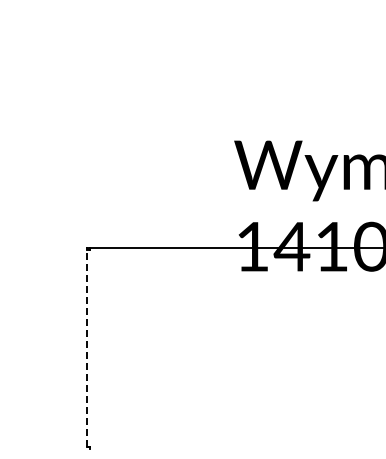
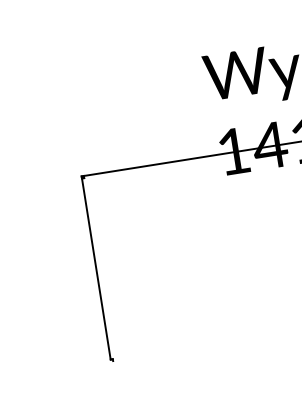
line: (87, 347) -> (96, 268), dashed -> solid

